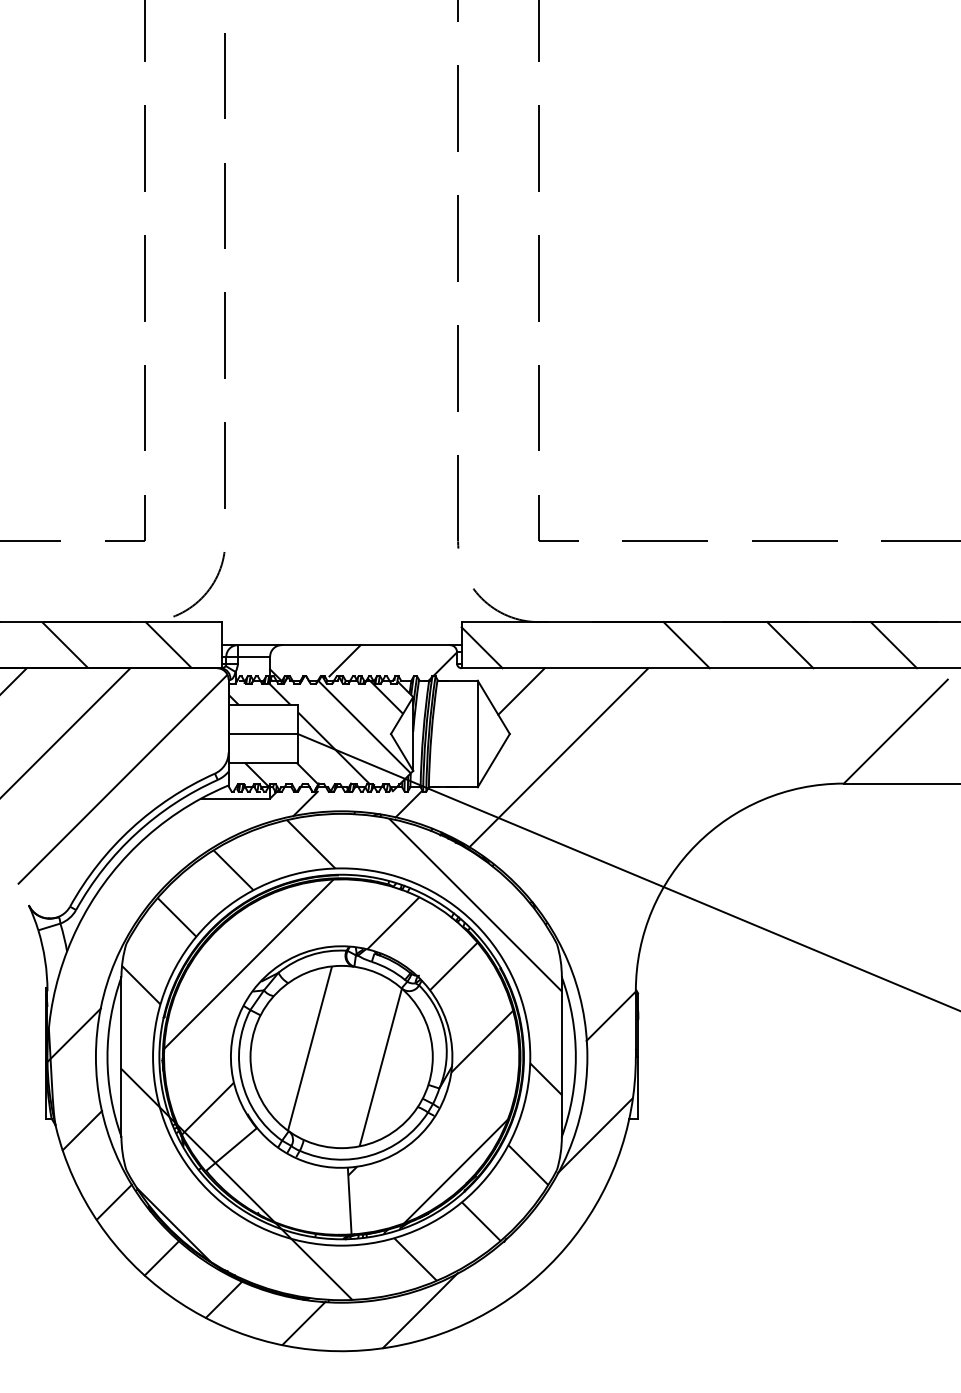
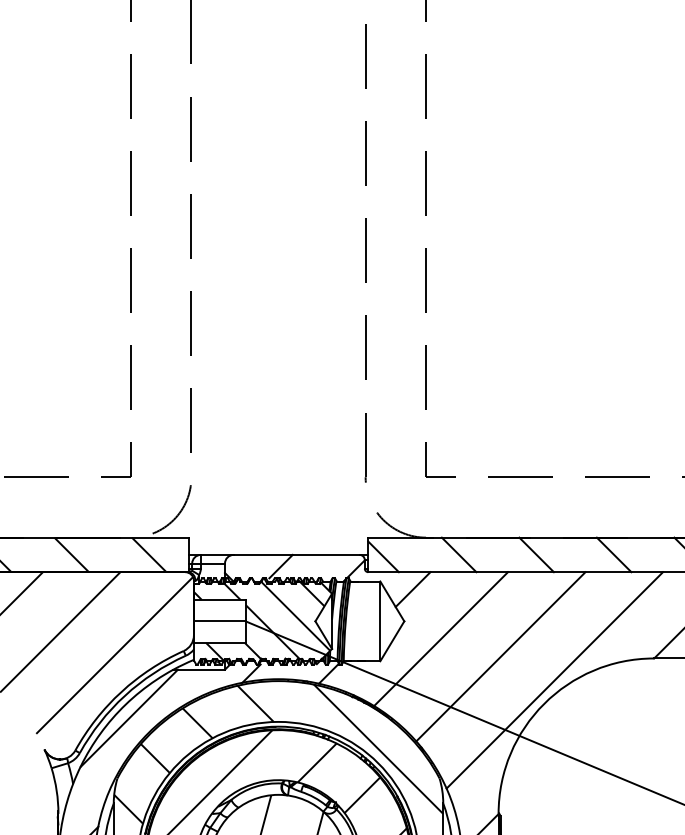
line: (583, 645) -> (459, 555), added
line: (638, 781) -> (500, 656), added
line: (710, 812) -> (554, 680), added
line: (142, 863) -> (129, 718), added

